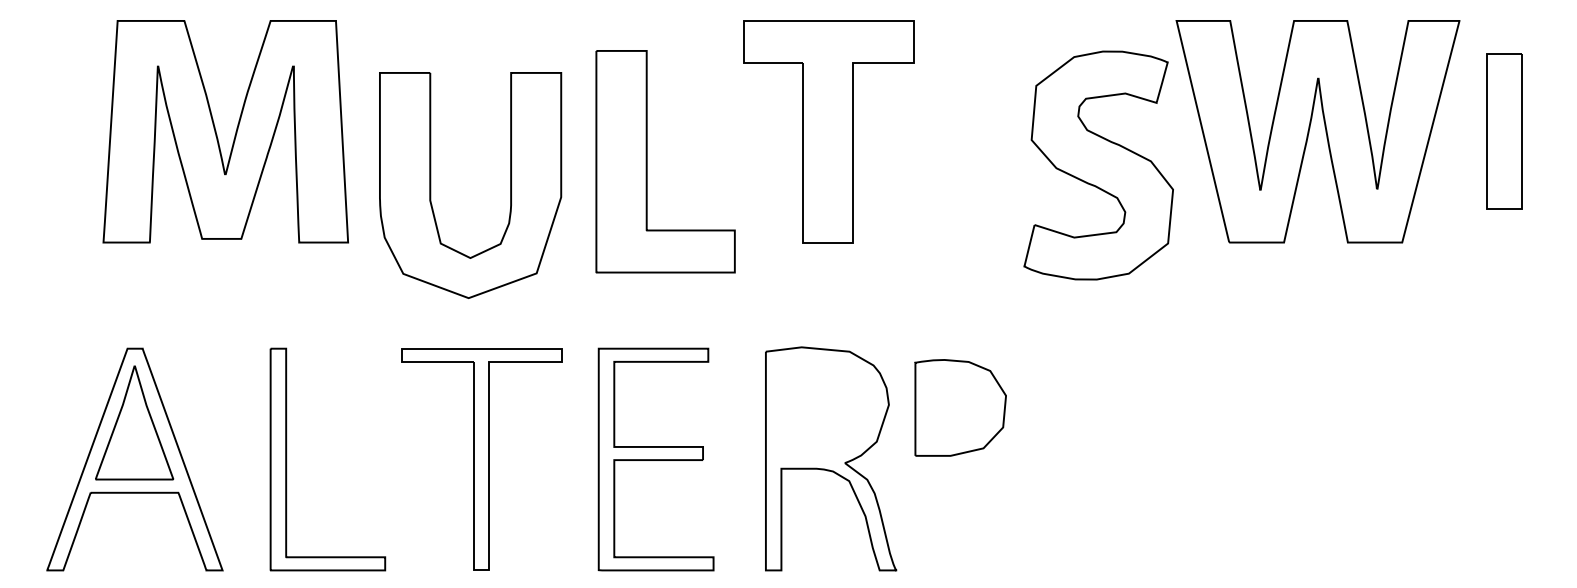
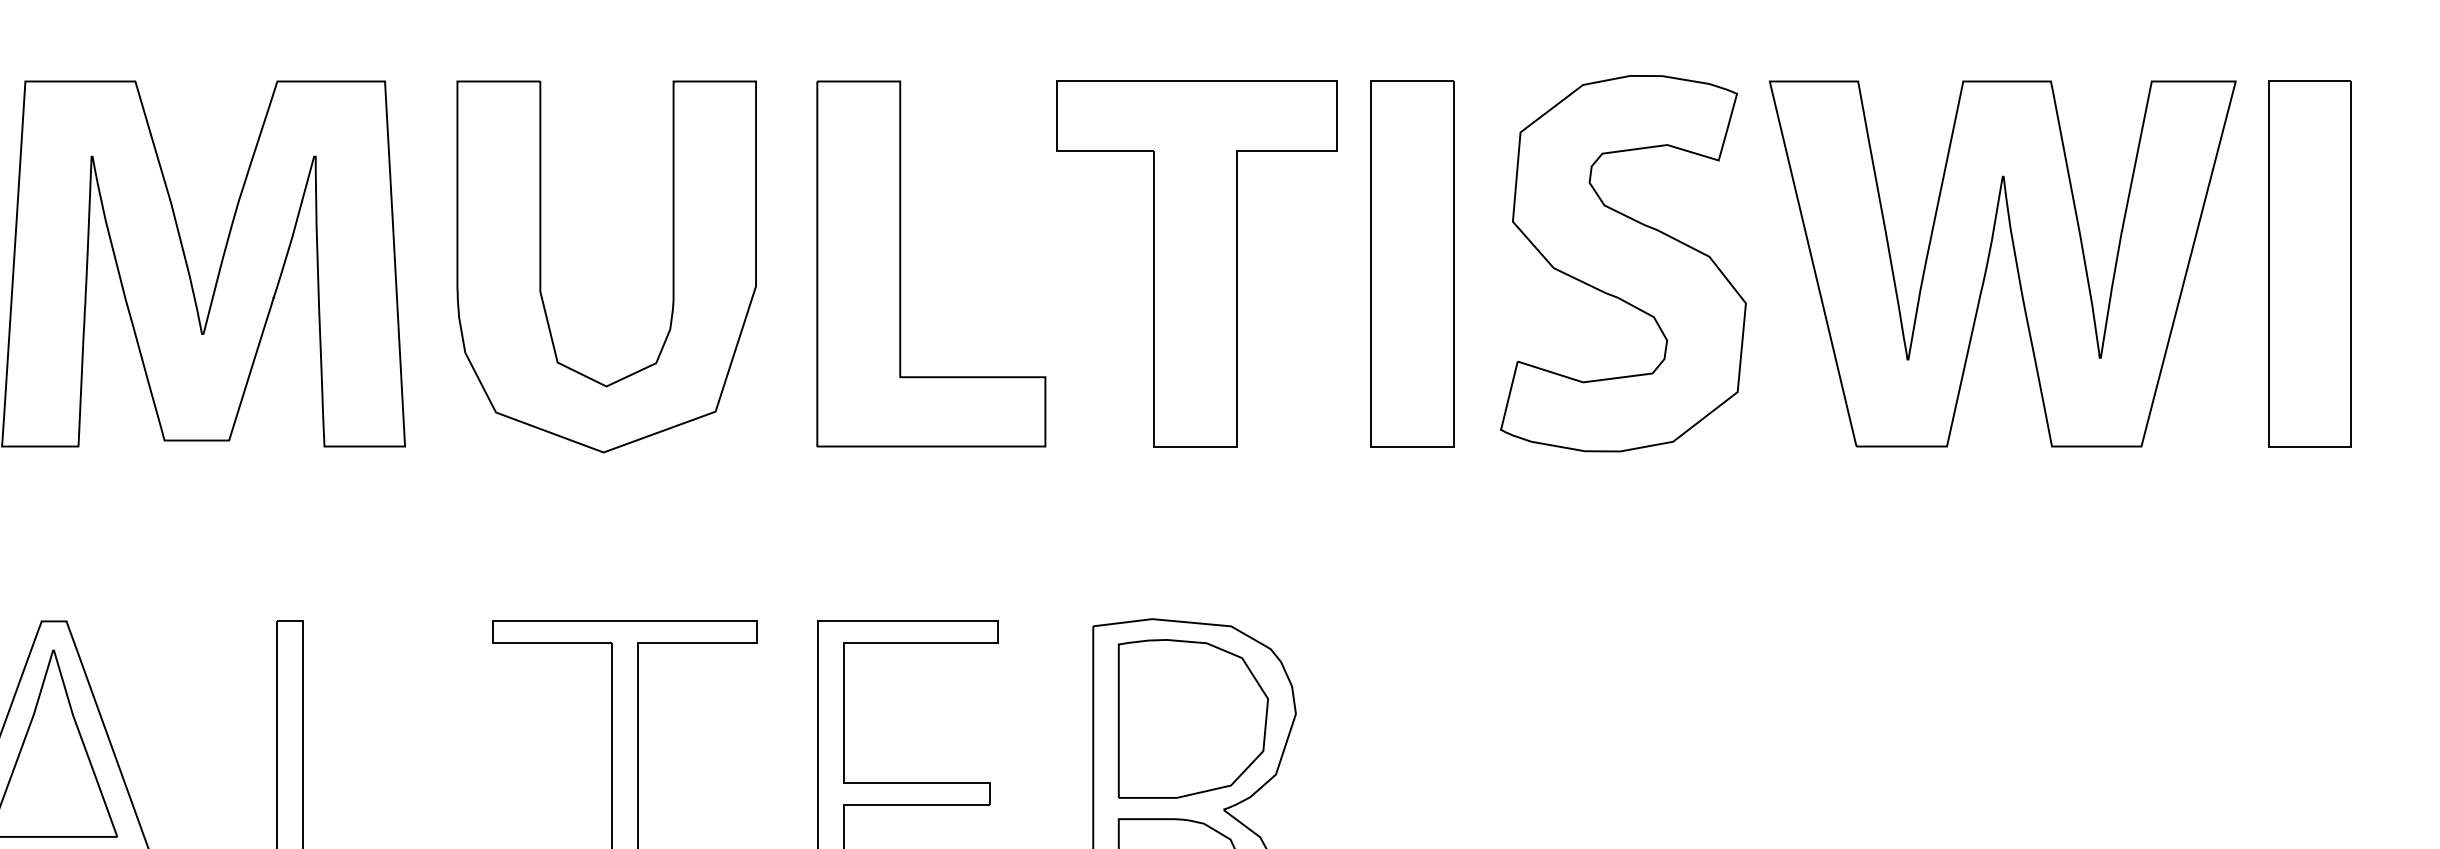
part: (959, 131) -> (1412, 263), added
part: (1504, 131) -> (2309, 263), size x1.43
part: (647, 161) -> (901, 263), moved
part: (1098, 165) -> (1623, 263), moved
part: (431, 185) -> (542, 266), moved
part: (960, 407) -> (1193, 718), moved

